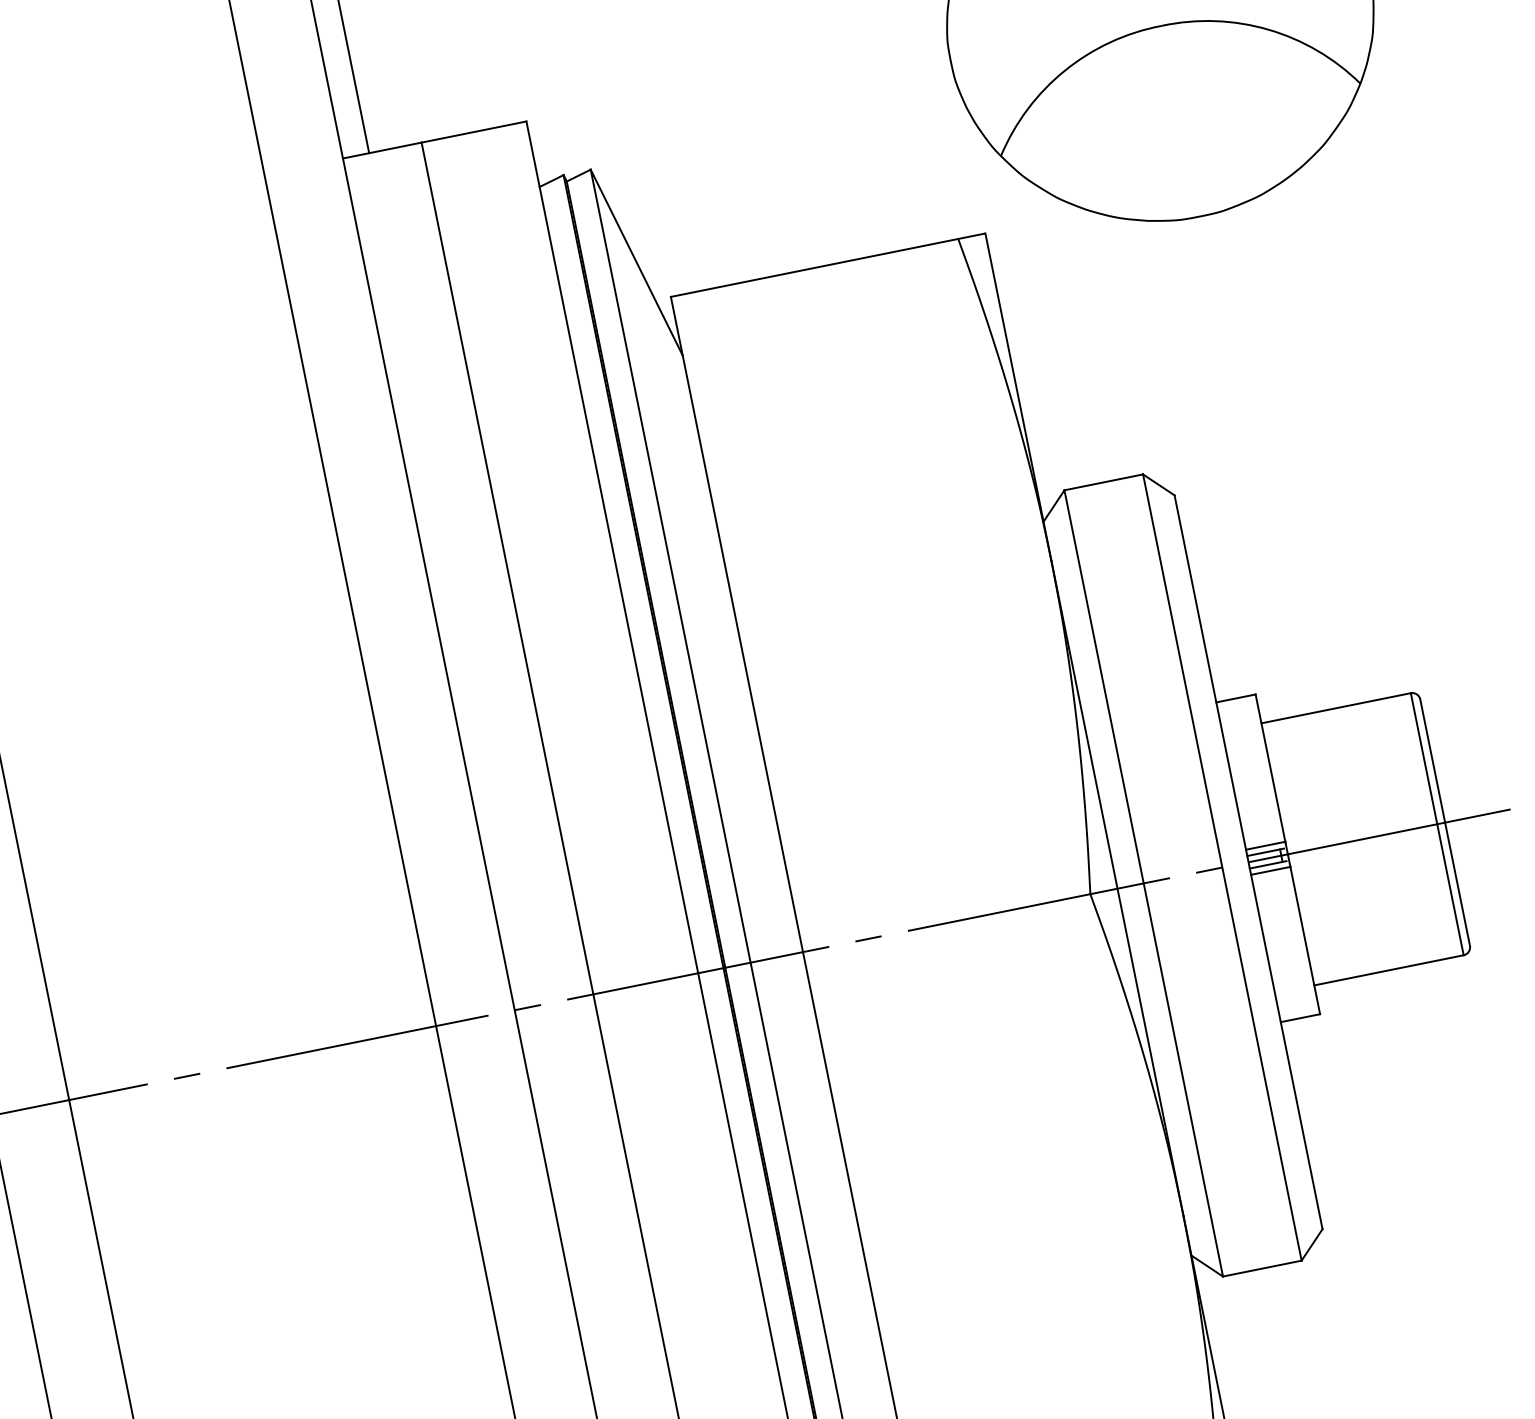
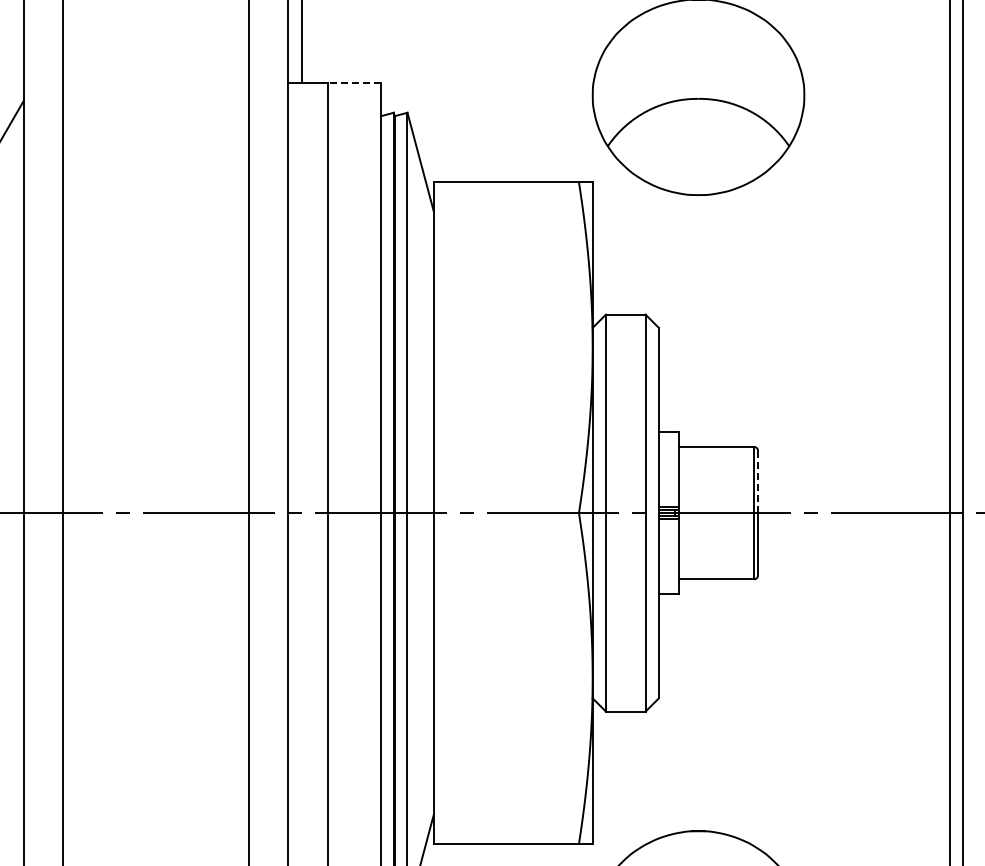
line: (474, 132) -> (354, 83), solid -> dashed
line: (1433, 761) -> (758, 482), solid -> dashed

